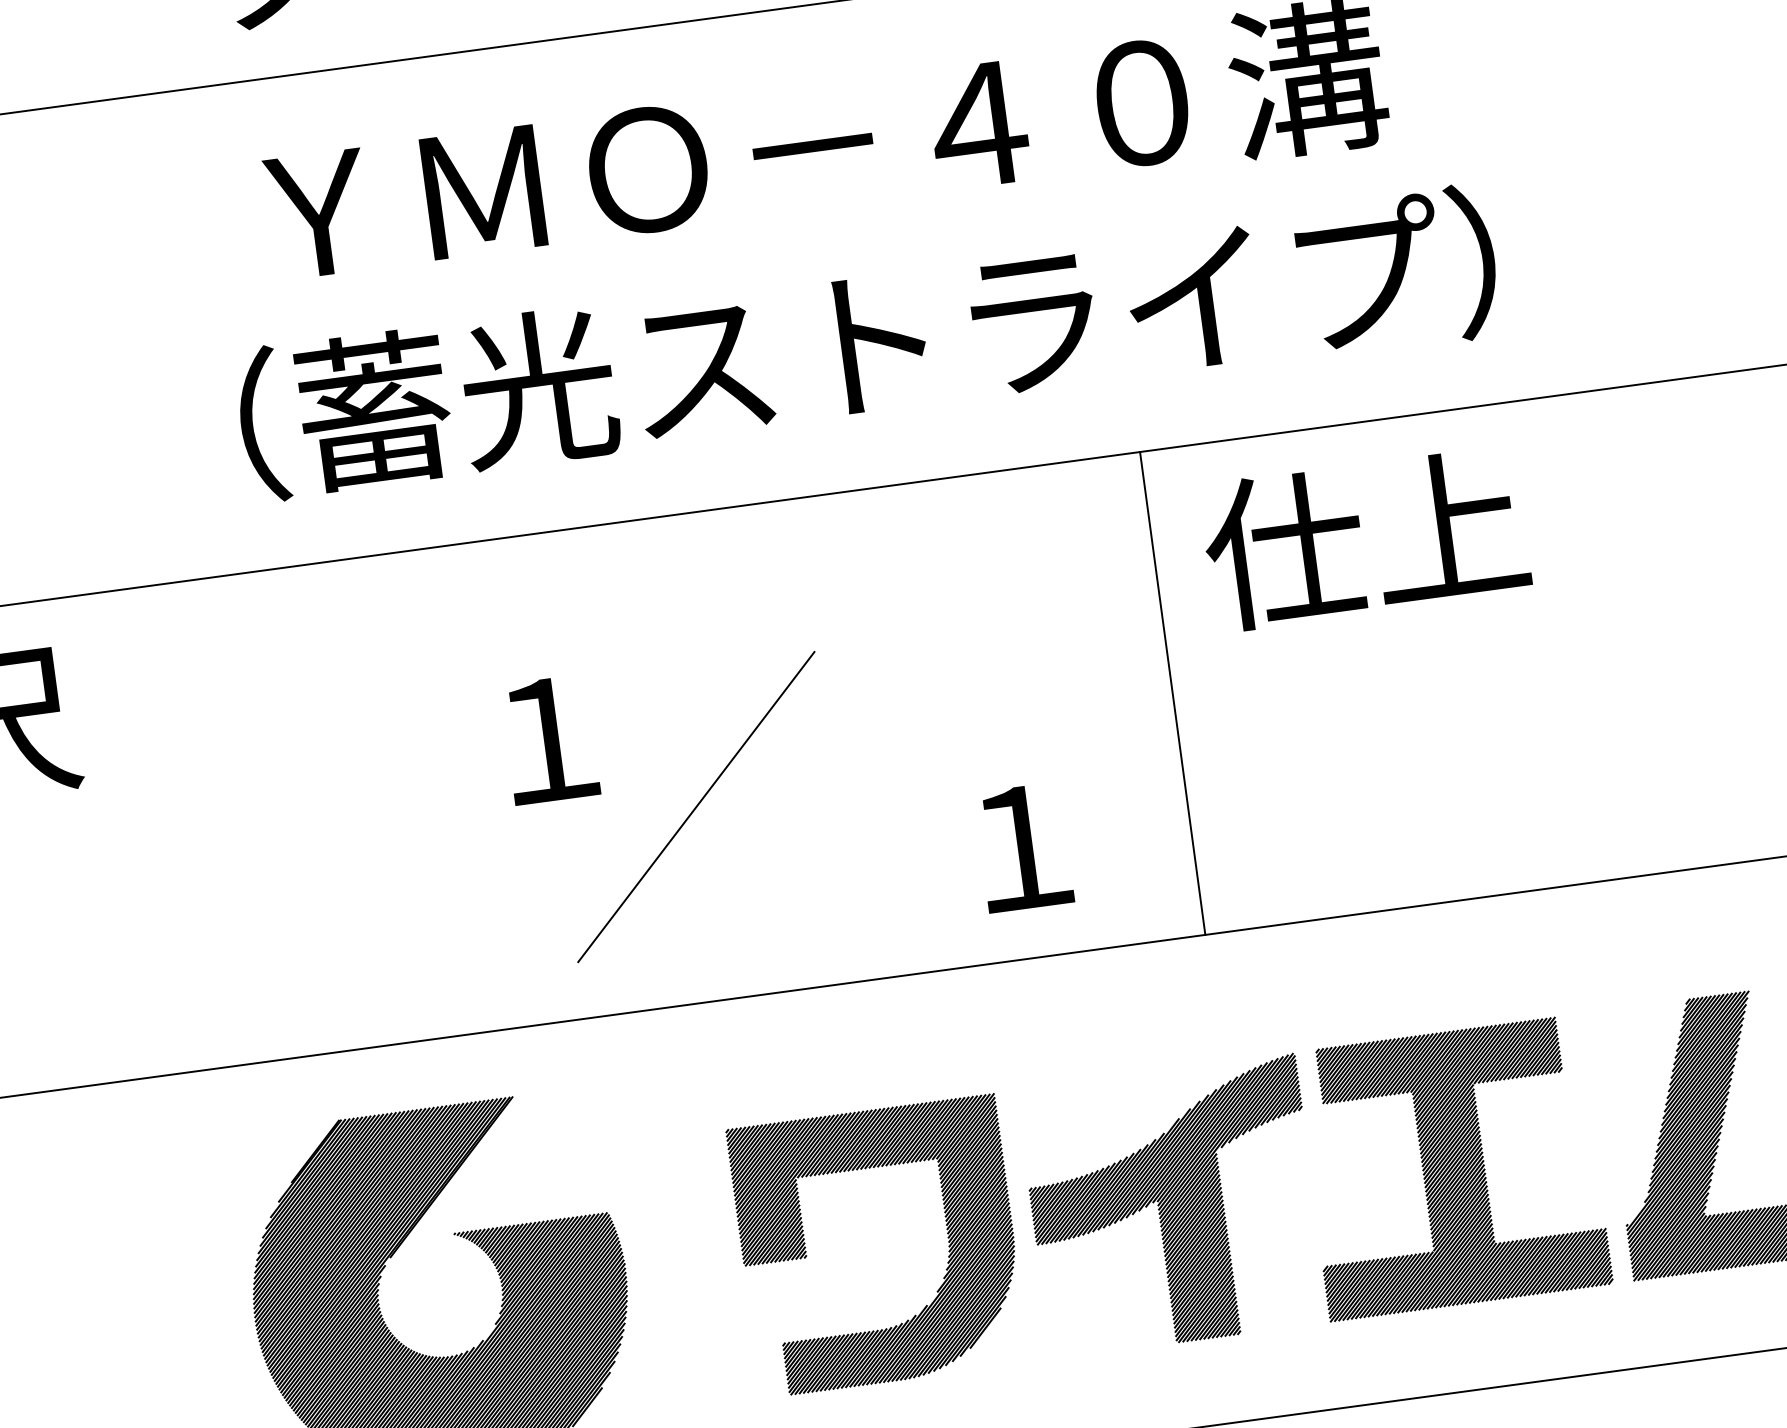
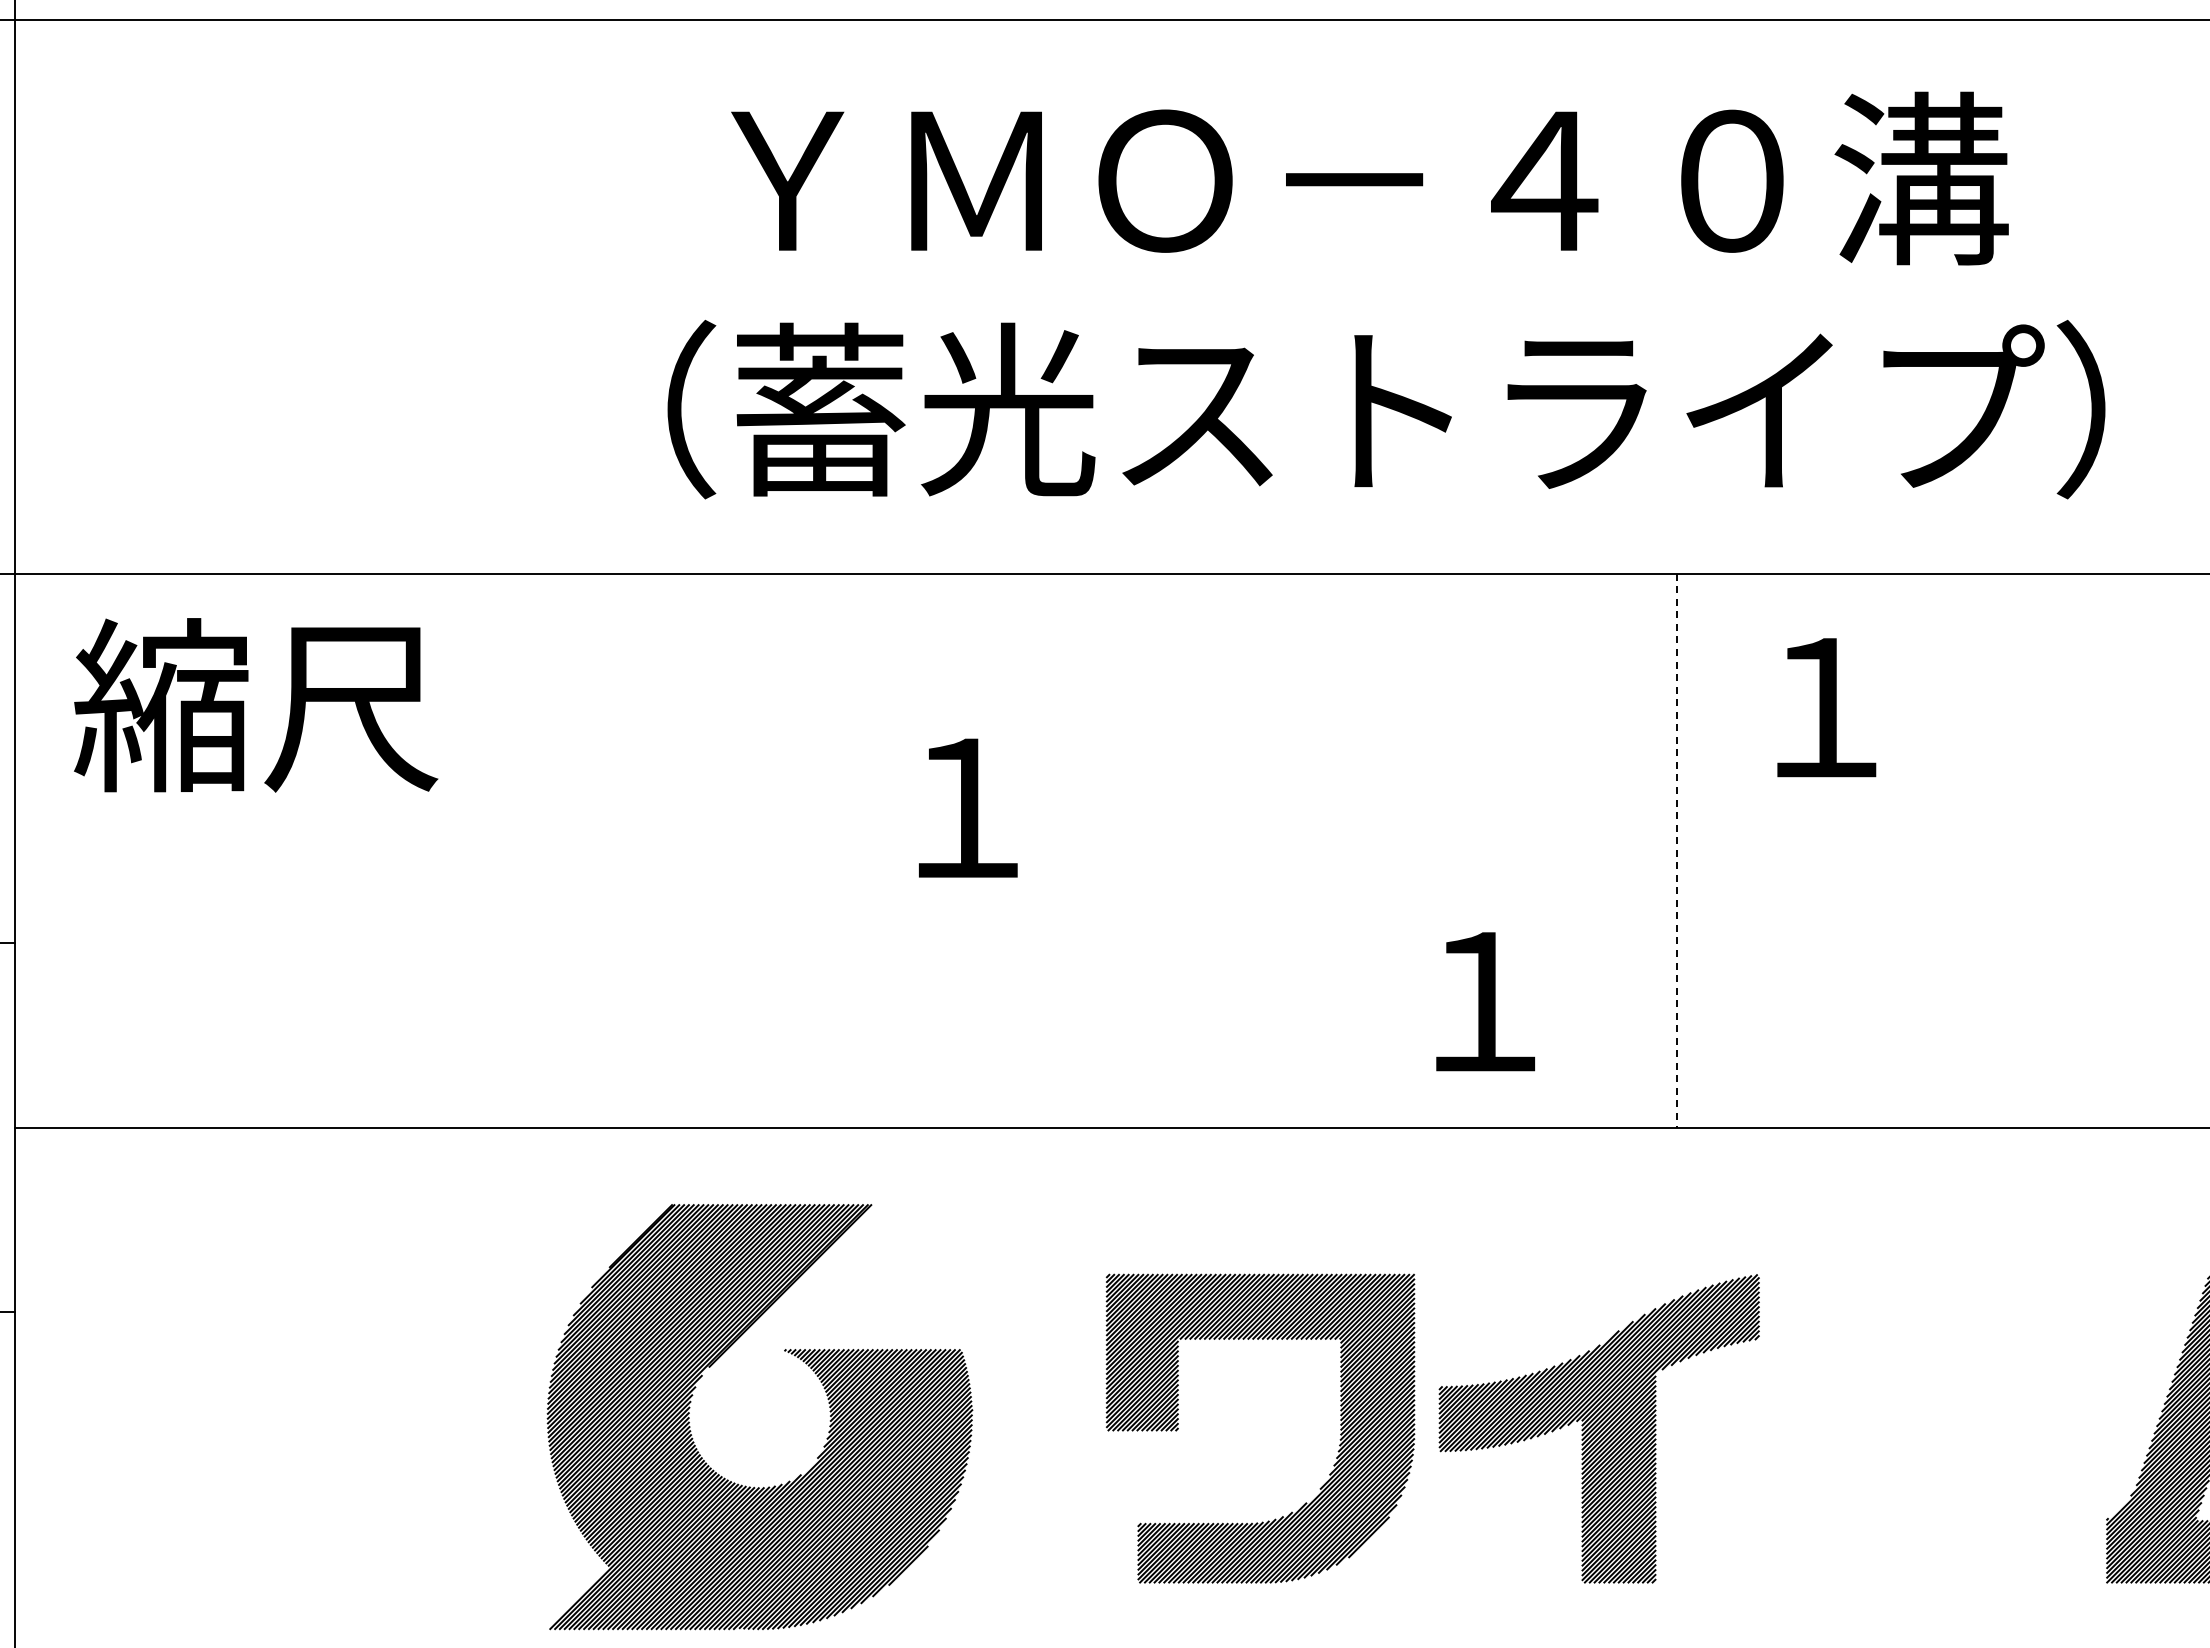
text: (1365, 538) -> (1917, 705), 仕上 -> １
line: (1172, 693) -> (1676, 850), solid -> dashed
line: (696, 806) -> (1122, 905), removed
part: (1453, 1168) -> (1920, 1428), removed

